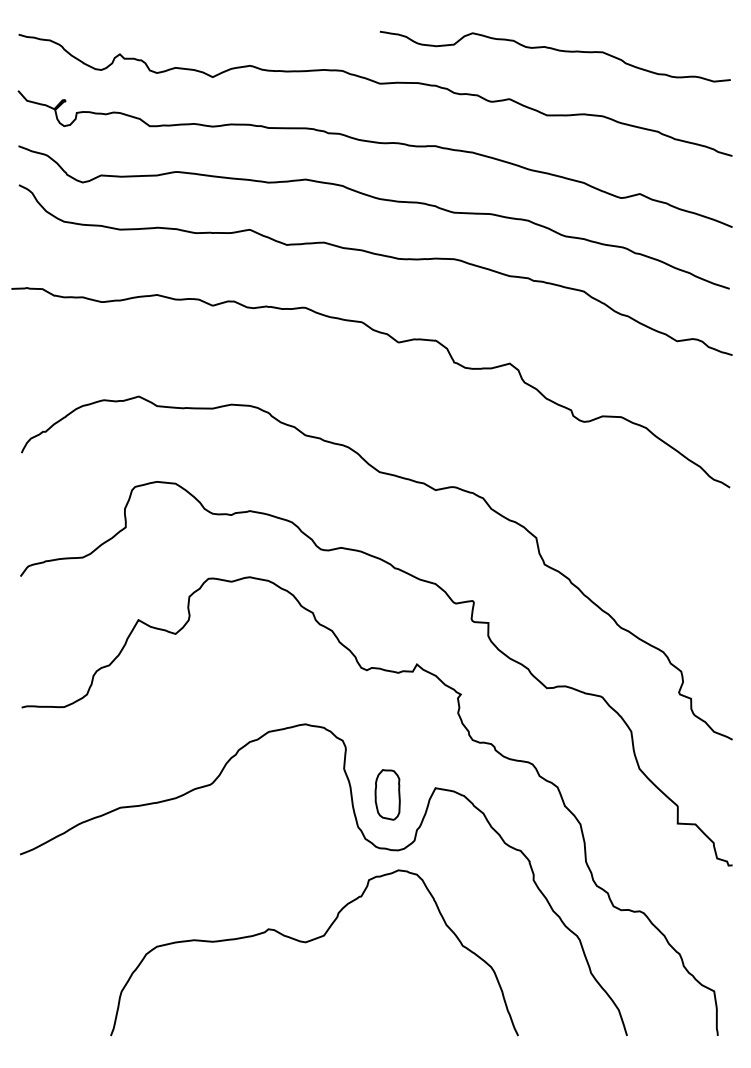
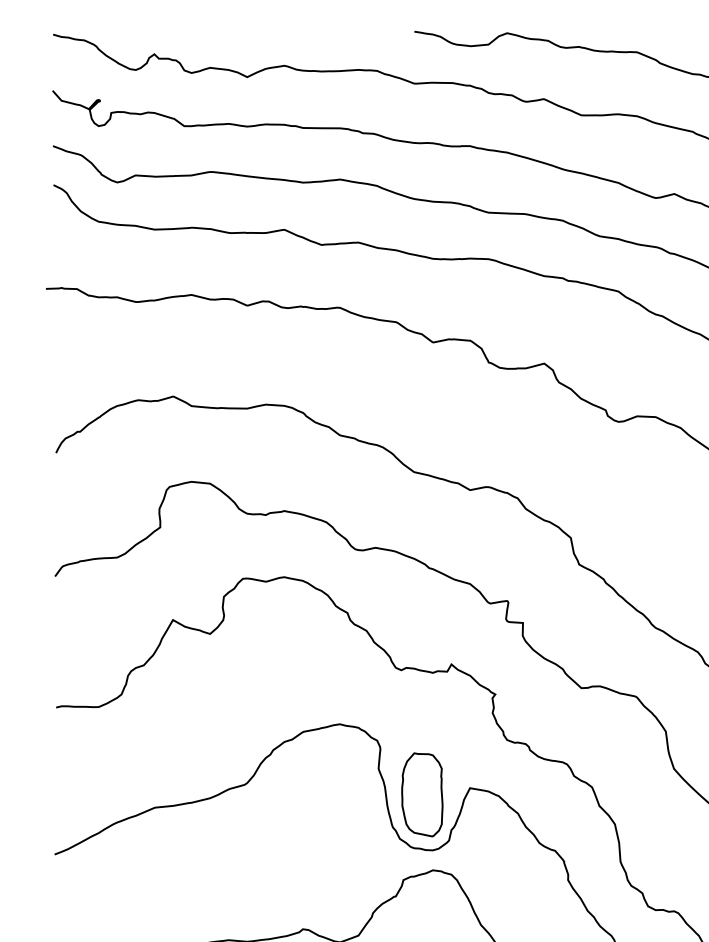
part: (387, 794) -> (422, 794), size x1.67

